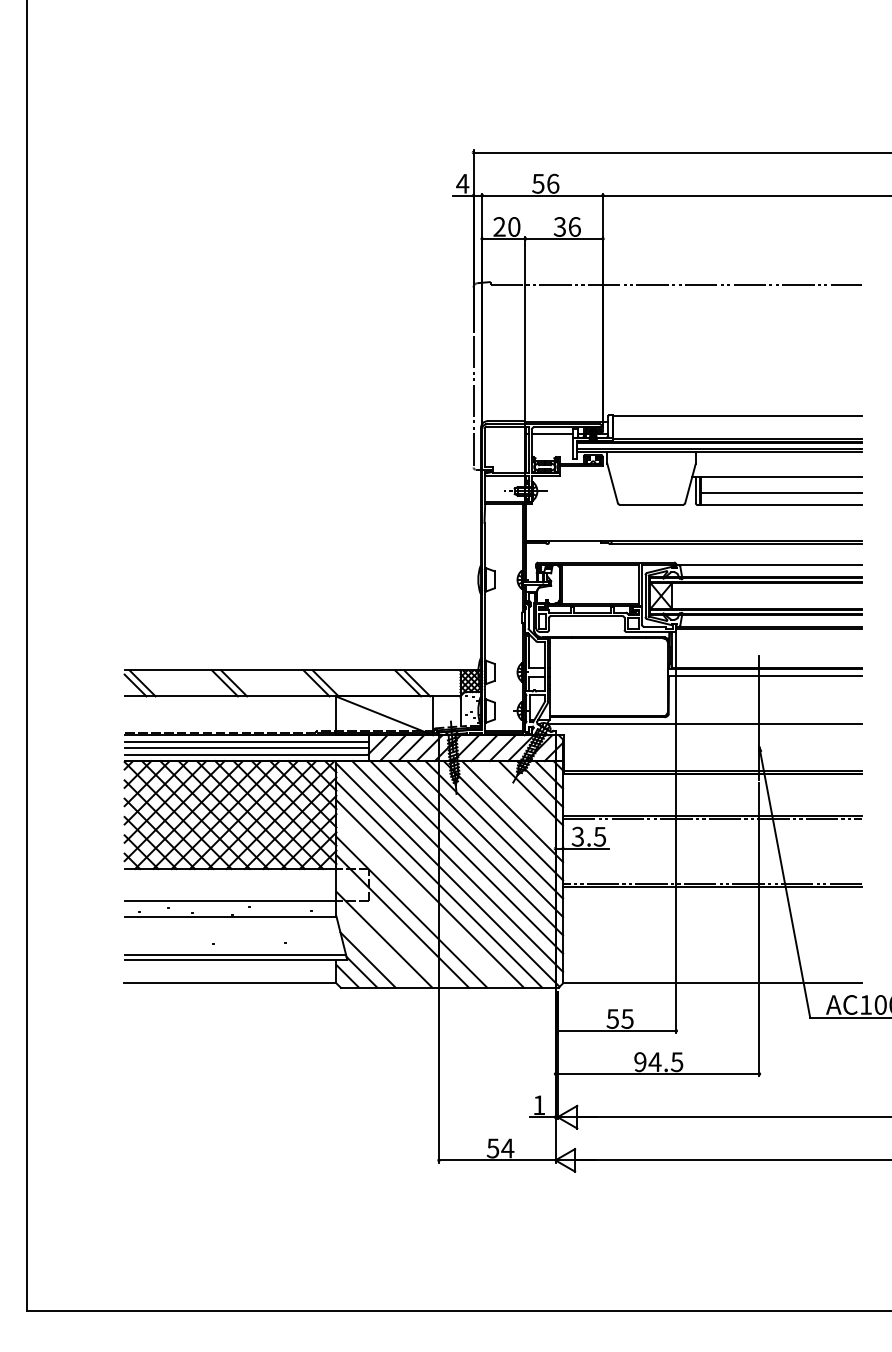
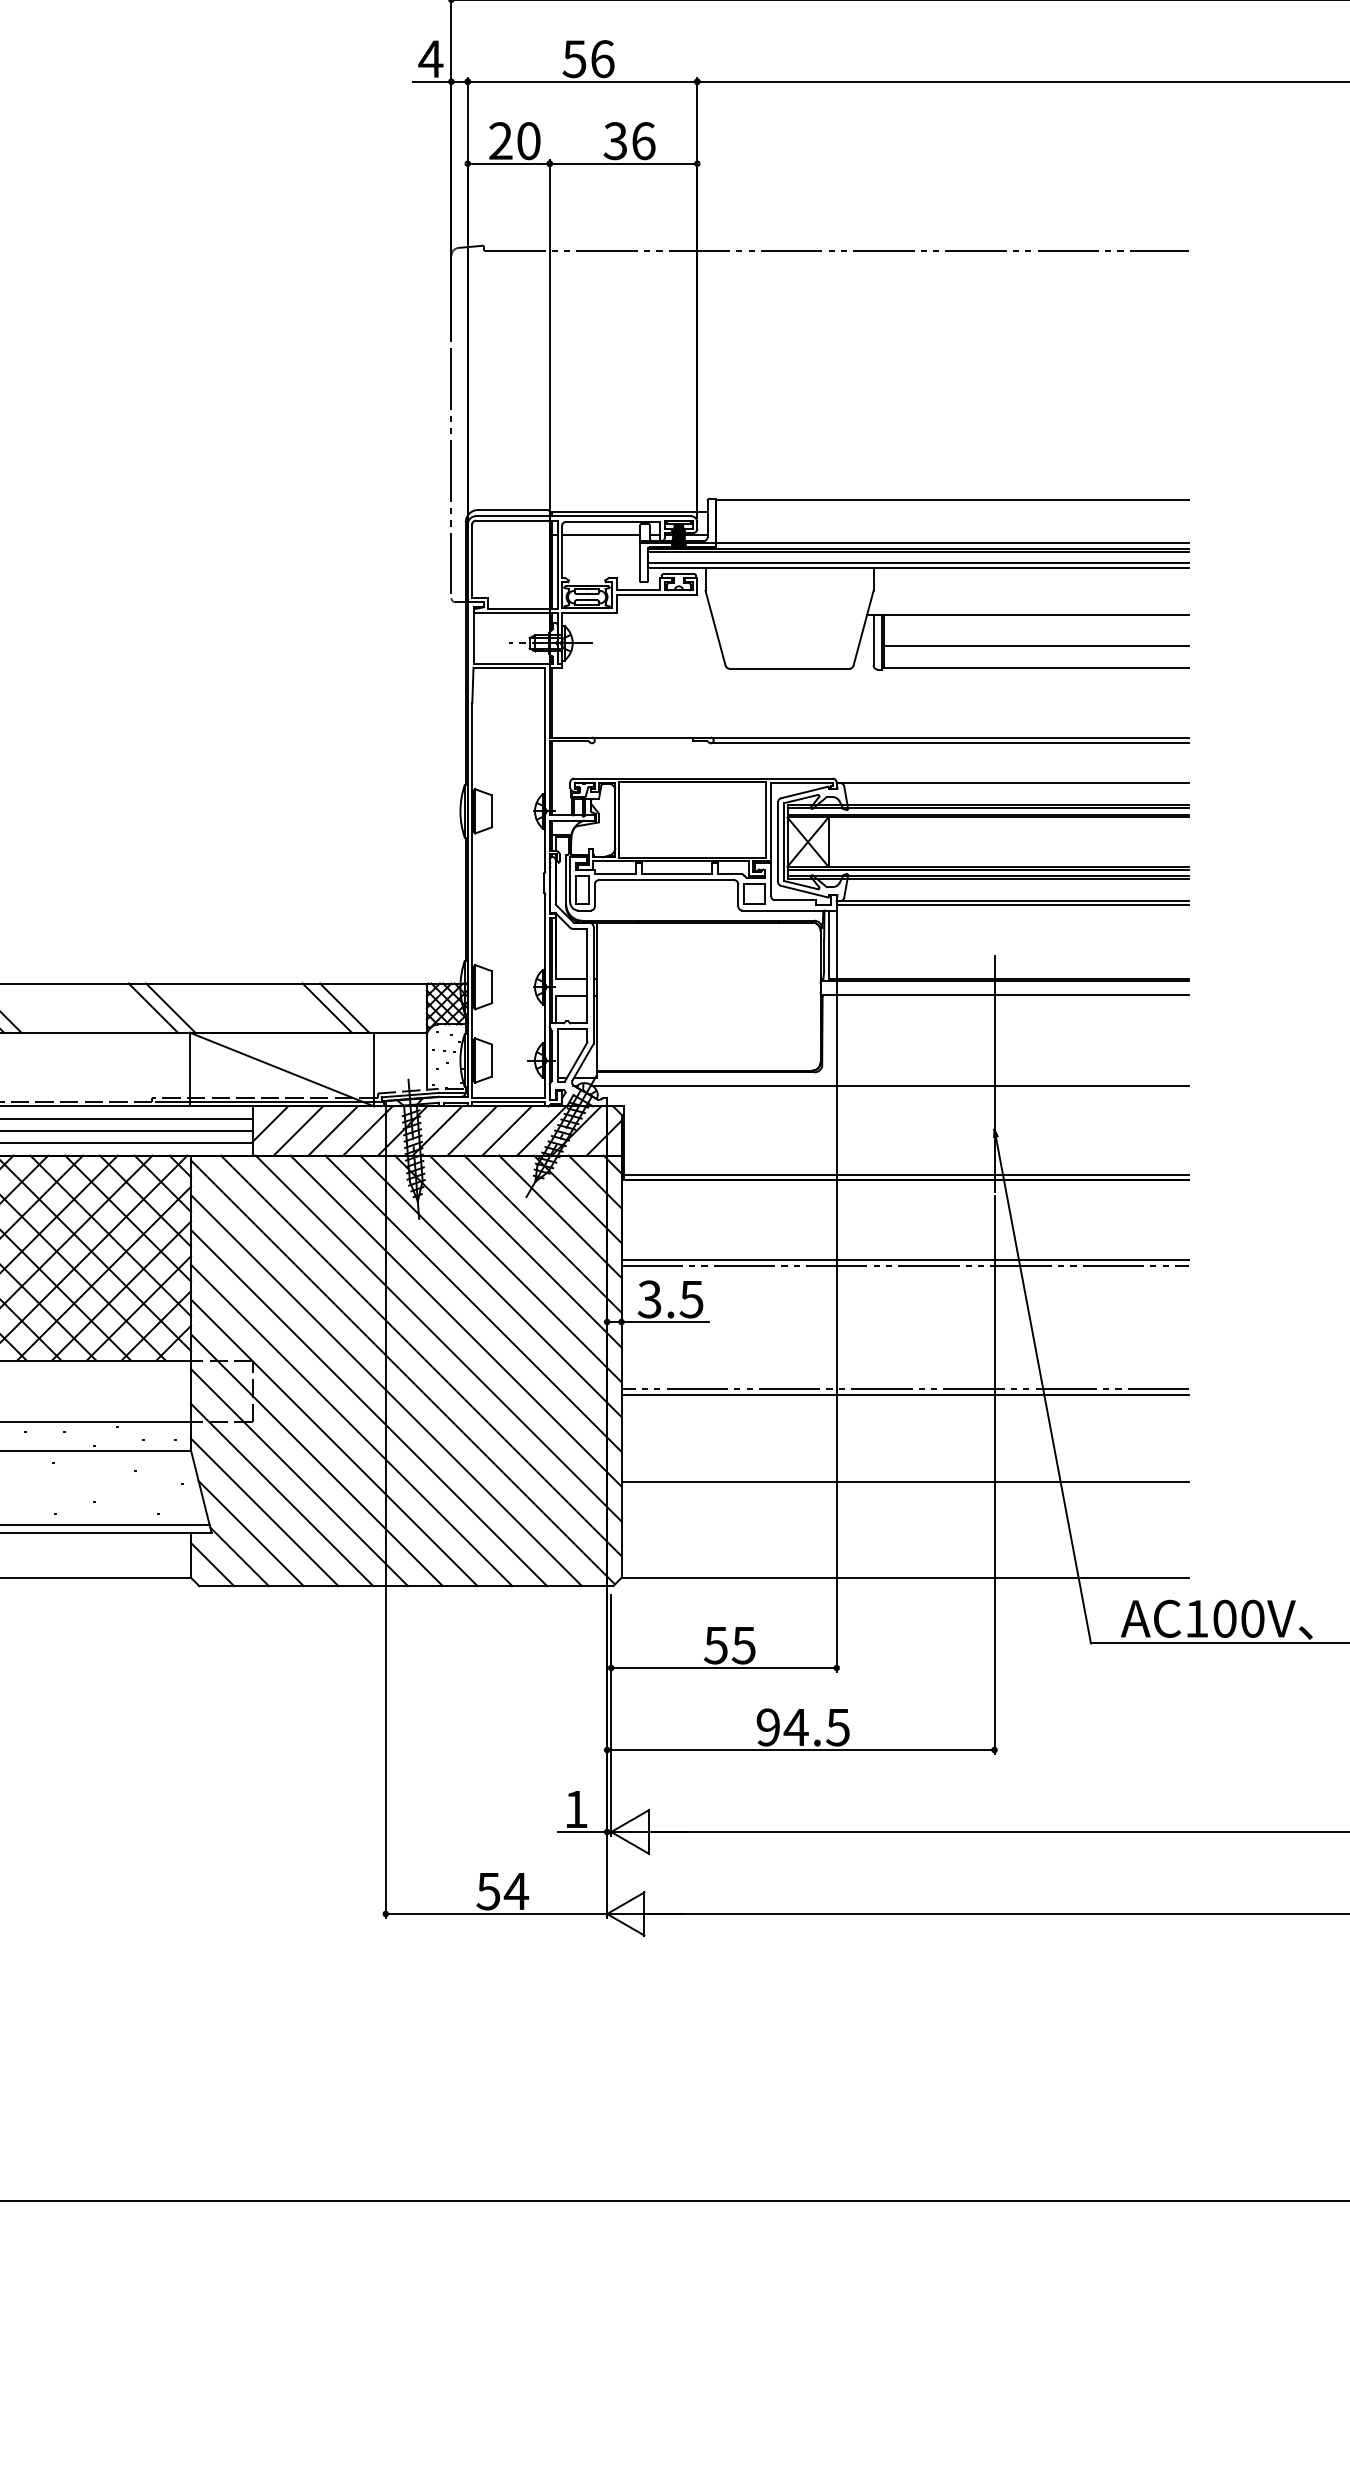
line: (521, 802) -> (542, 1234), added
line: (420, 902) -> (350, 1424), added
line: (393, 930) -> (299, 1477), added
line: (712, 932) -> (905, 1481), added
line: (375, 948) -> (265, 1511), added

